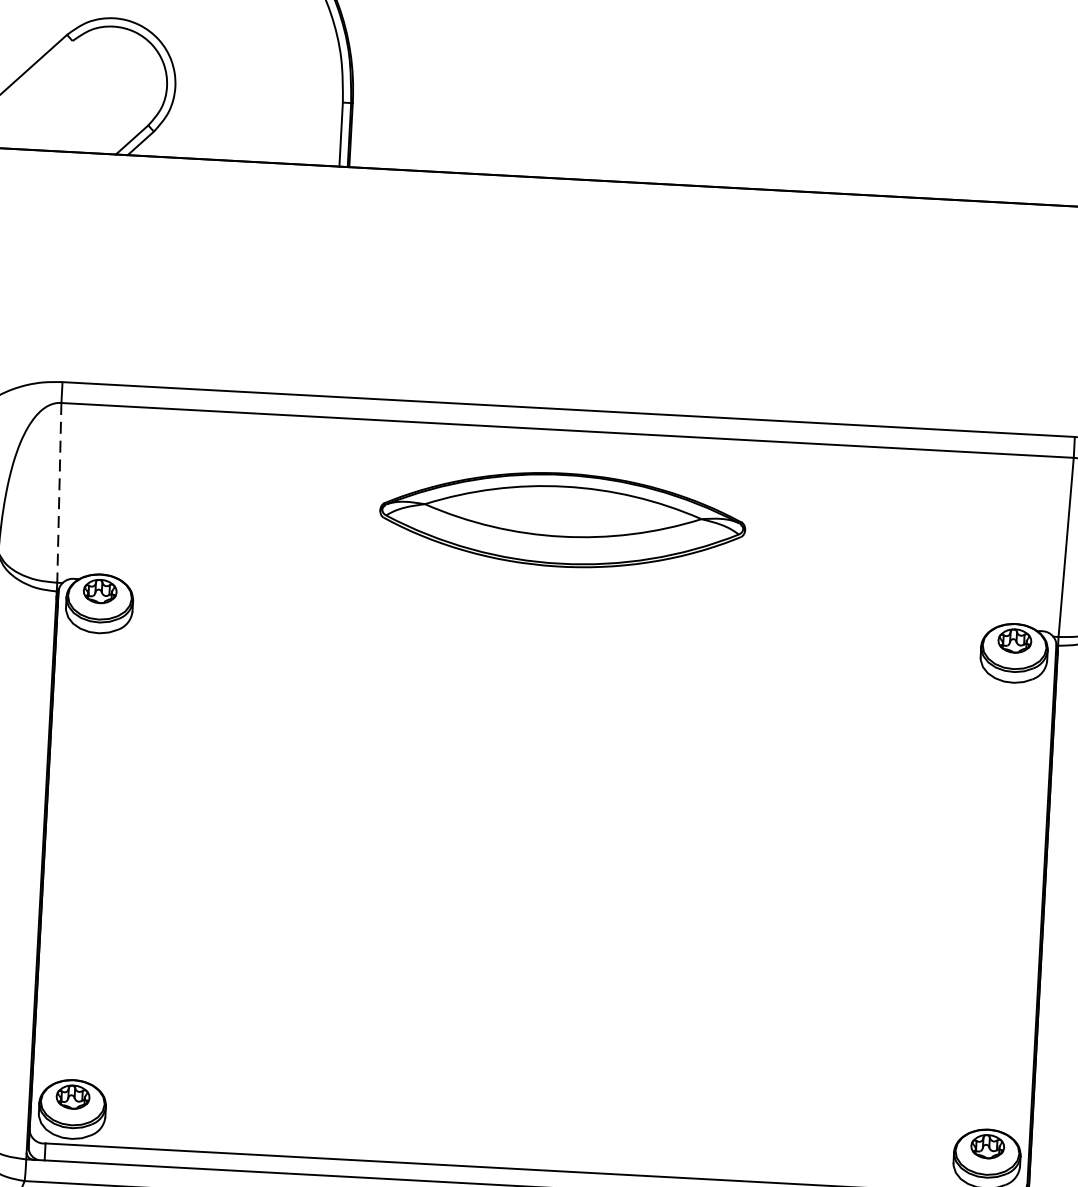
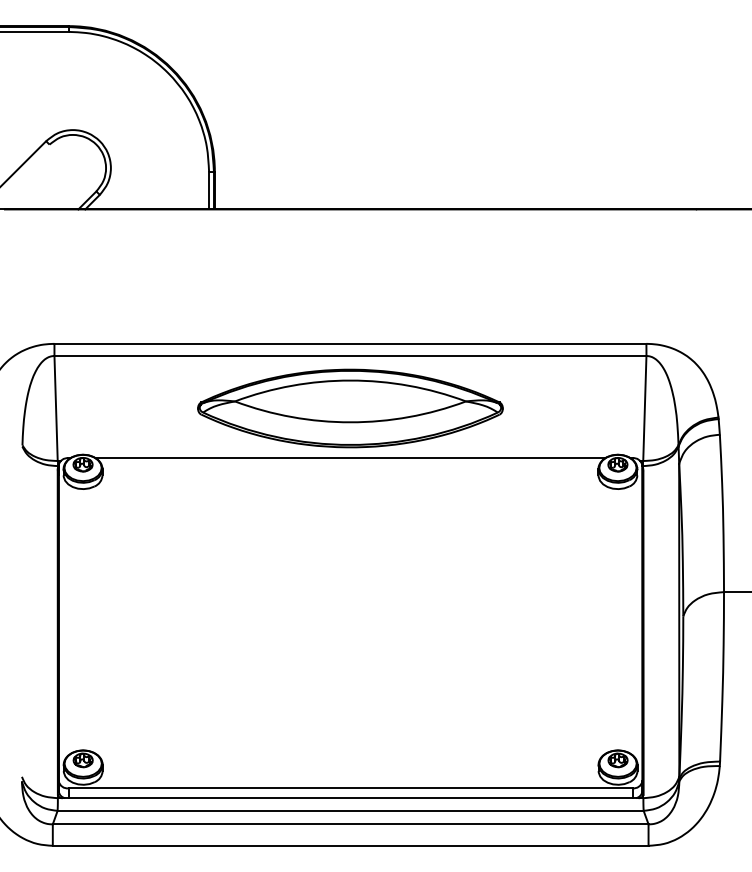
line: (59, 494) -> (56, 409), dashed -> solid
part: (562, 520) -> (350, 408), size x1.43
line: (558, 605) -> (350, 458), added

